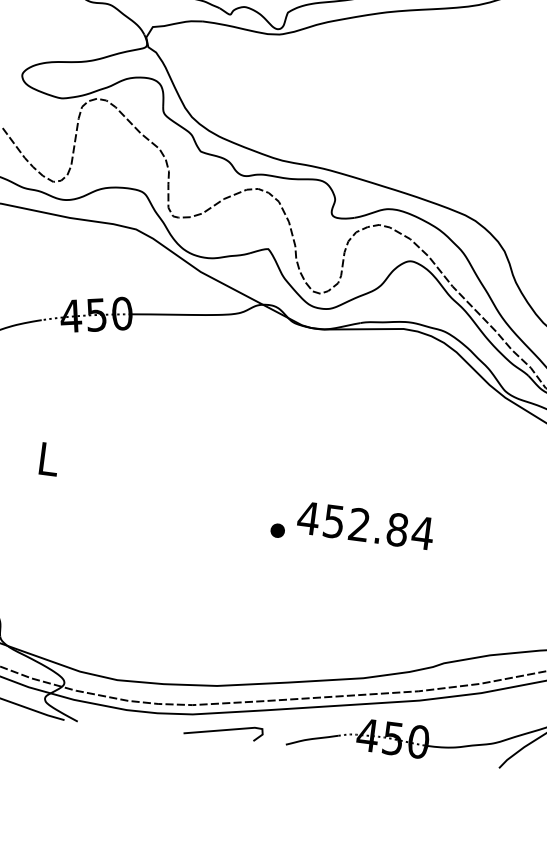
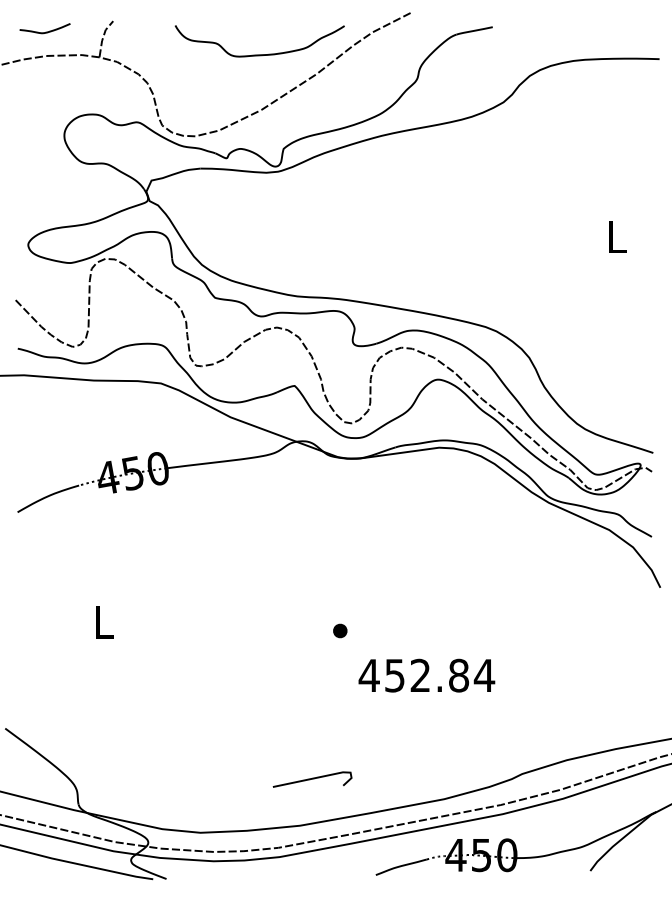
text: (365, 525) -> (426, 675), moved
part: (278, 530) -> (340, 630), moved
line: (223, 730) -> (312, 779), moved

